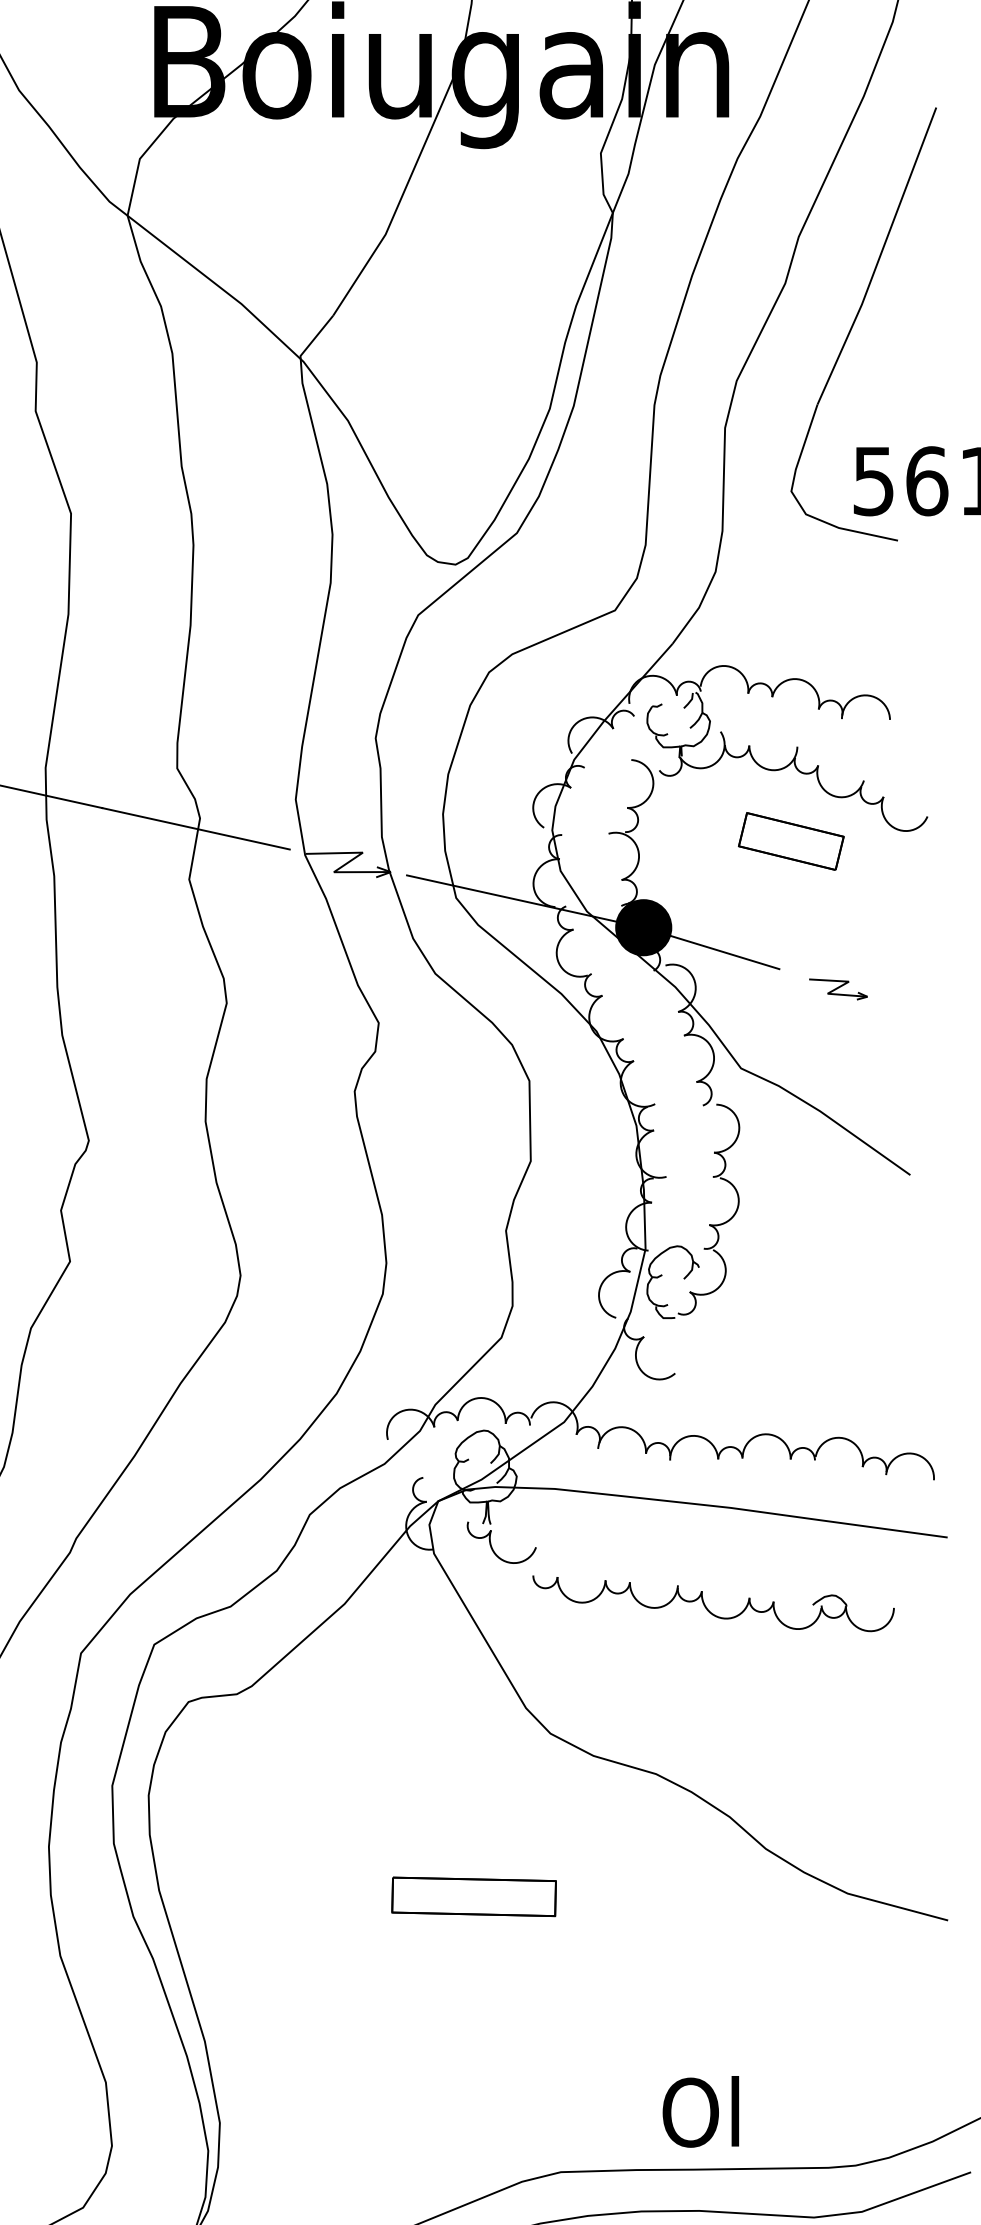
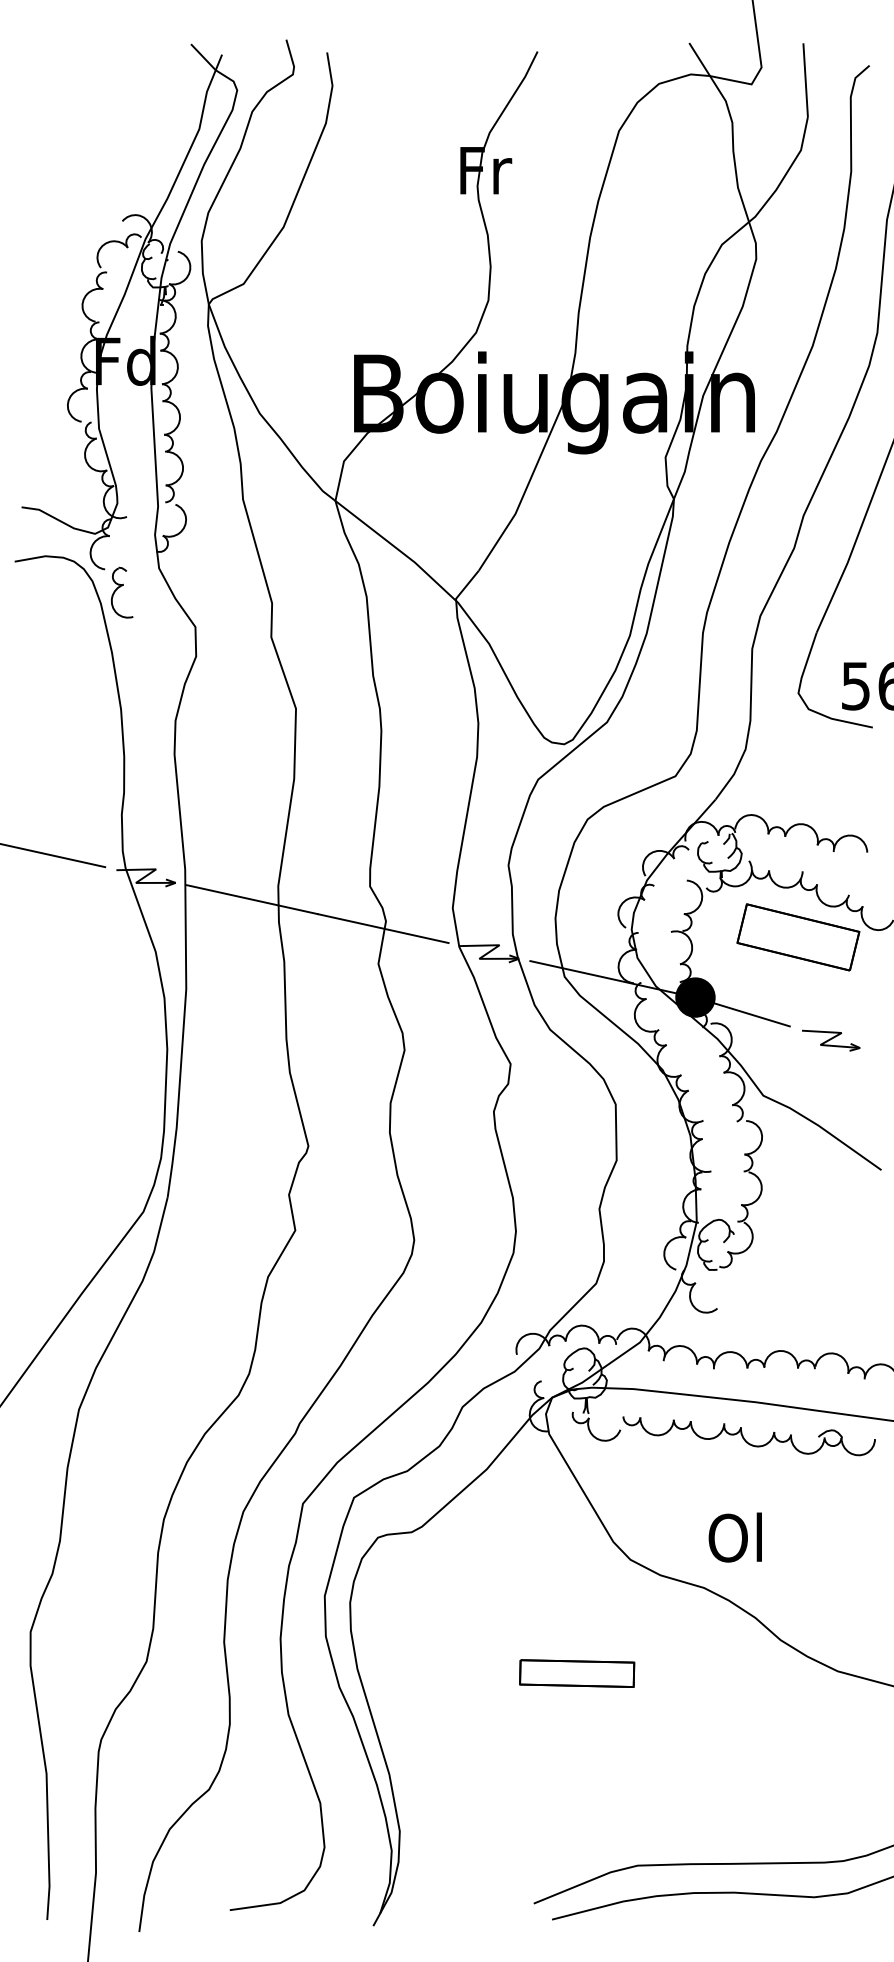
part: (791, 841) -> (798, 937), size x1.67
part: (838, 989) -> (831, 1040), size x1.43
part: (712, 1604) -> (748, 1436), moved
text: (699, 2111) -> (734, 1537), moved

